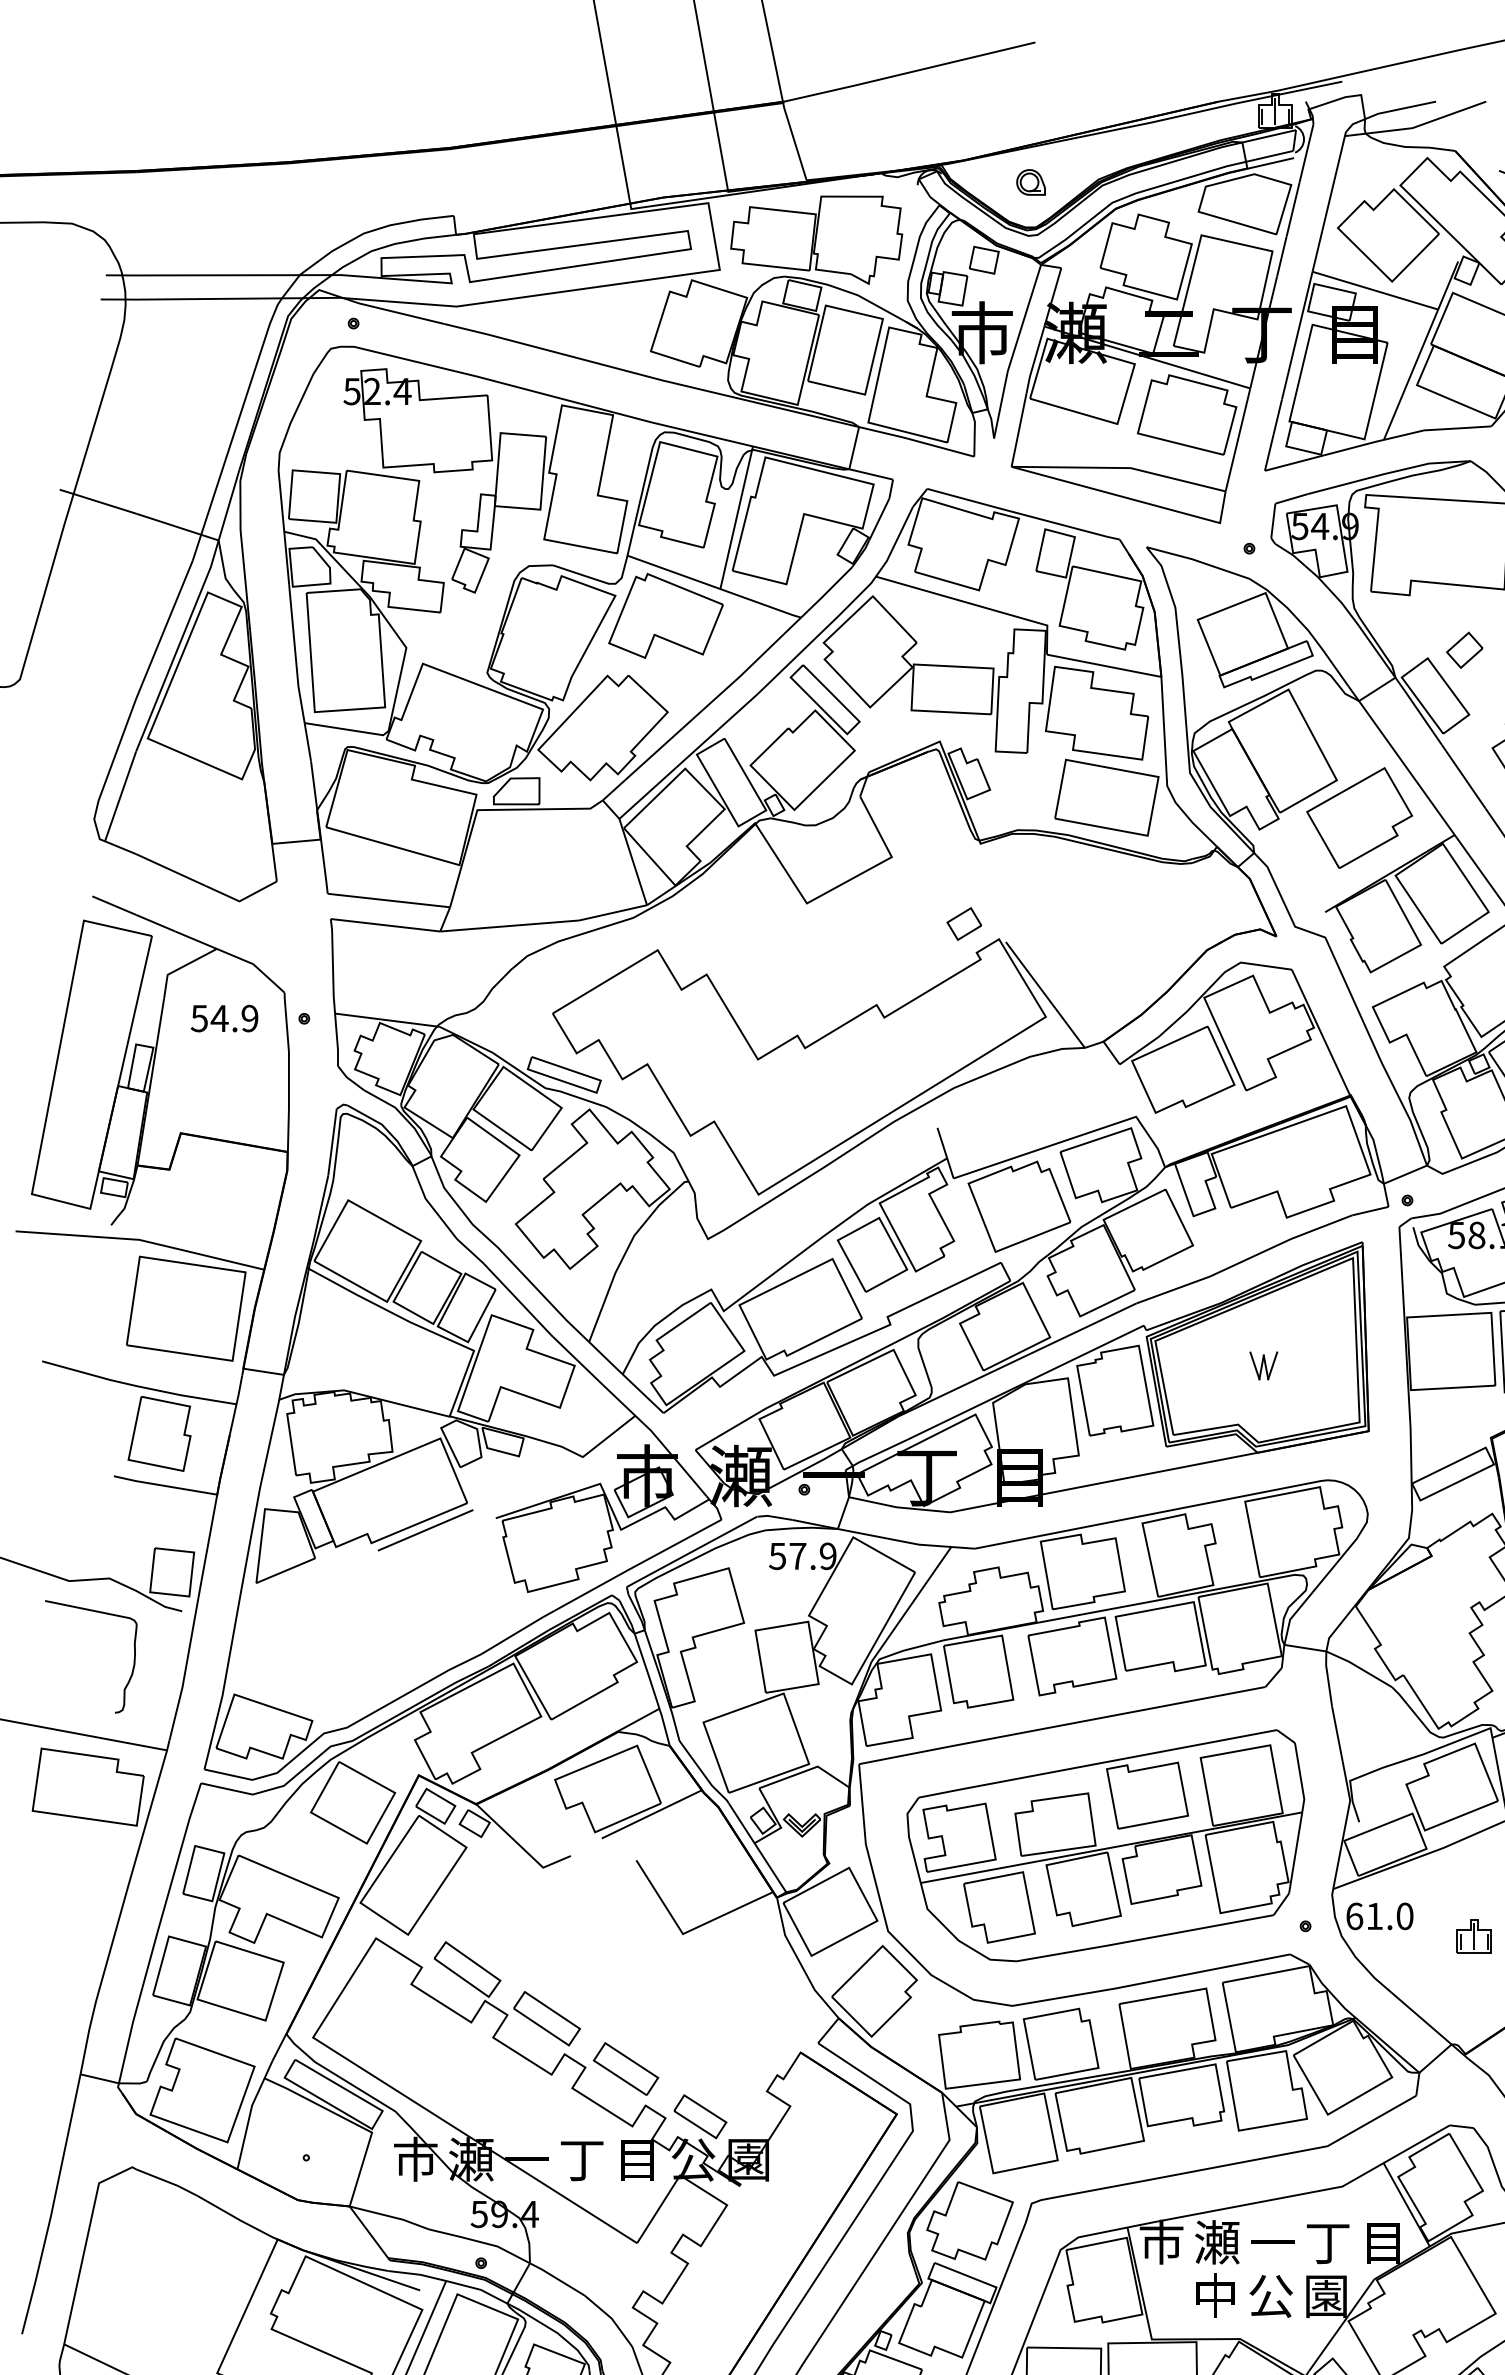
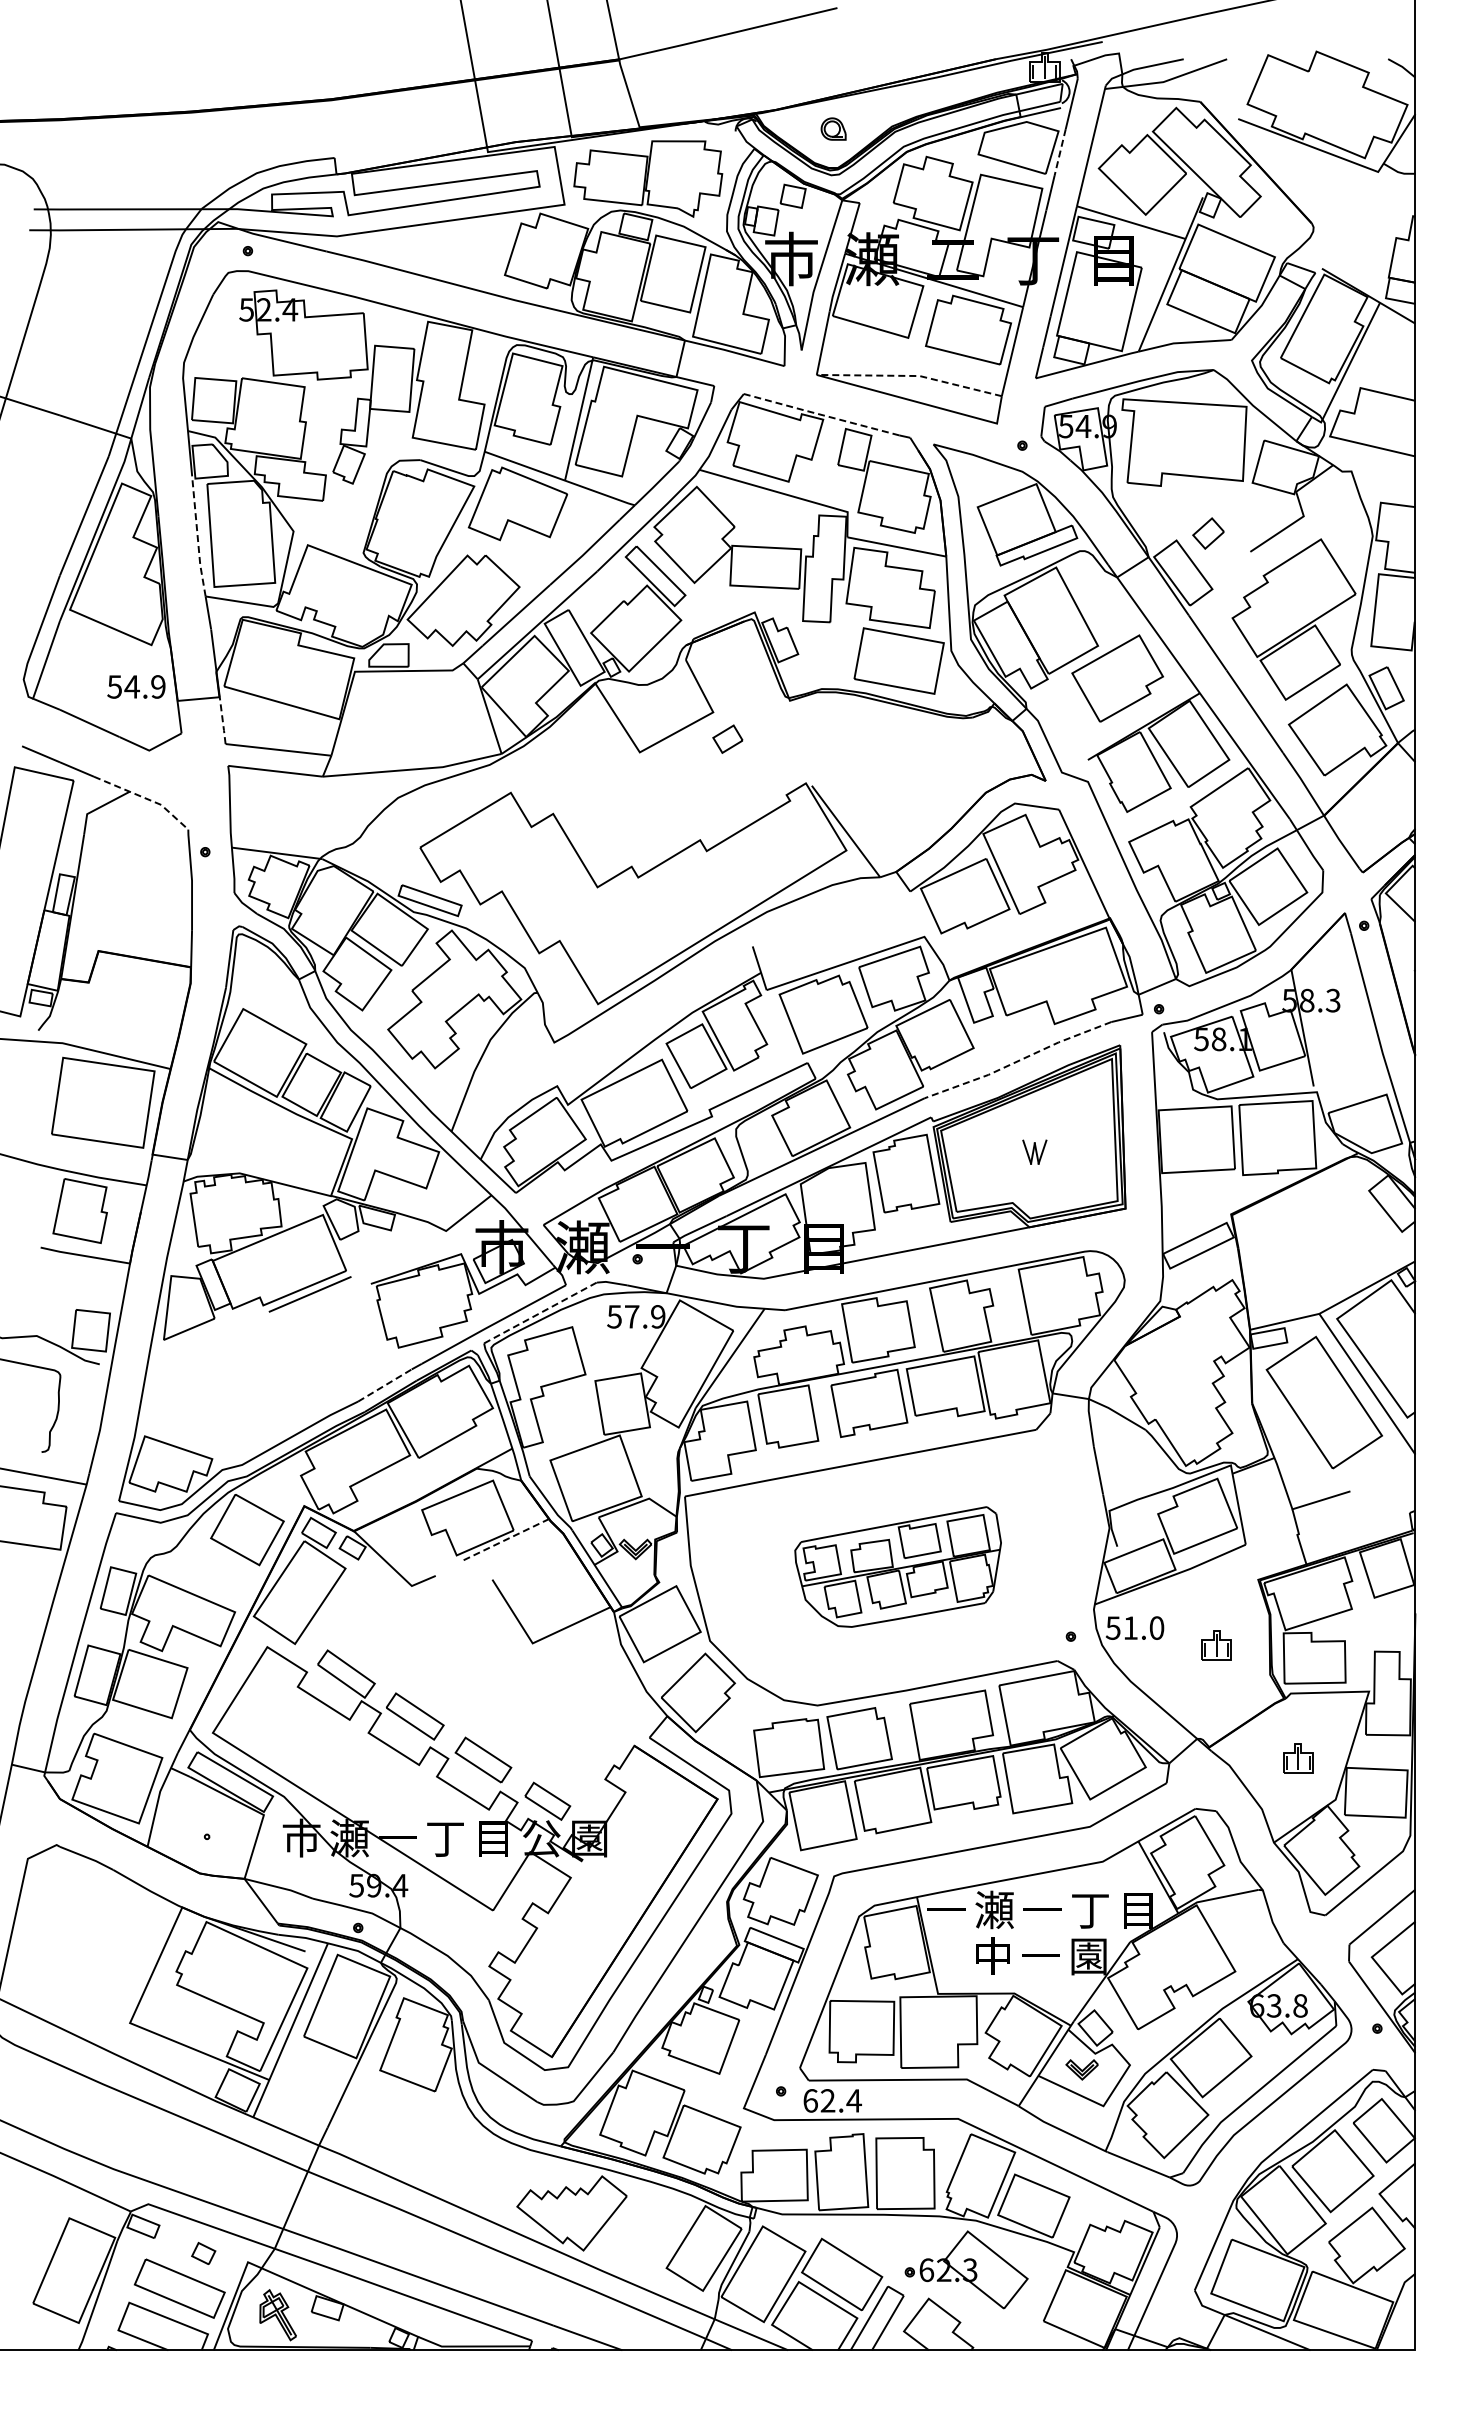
line: (1293, 210) -> (1060, 153), solid -> dashed
line: (1119, 467) -> (910, 375), solid -> dashed
line: (1015, 512) -> (820, 414), solid -> dashed
line: (295, 653) -> (197, 536), solid -> dashed
line: (324, 866) -> (222, 720), solid -> dashed
part: (963, 923) -> (727, 738), moved
line: (235, 956) -> (145, 798), solid -> dashed
text: (224, 1018) -> (136, 686), moved
line: (1244, 1260) -> (1018, 1061), solid -> dashed
line: (690, 1552) -> (539, 1313), solid -> dashed
line: (512, 1635) -> (385, 1385), solid -> dashed
line: (652, 1813) -> (506, 1539), solid -> dashed
part: (1104, 1845) -> (897, 1566), size x0.6
text: (1353, 1915) -> (1112, 1627), 61.0 -> 51.0
text: (1161, 2241) -> (946, 1909), 市 -> 一
text: (1271, 2296) -> (1041, 1956), 公 -> 一

